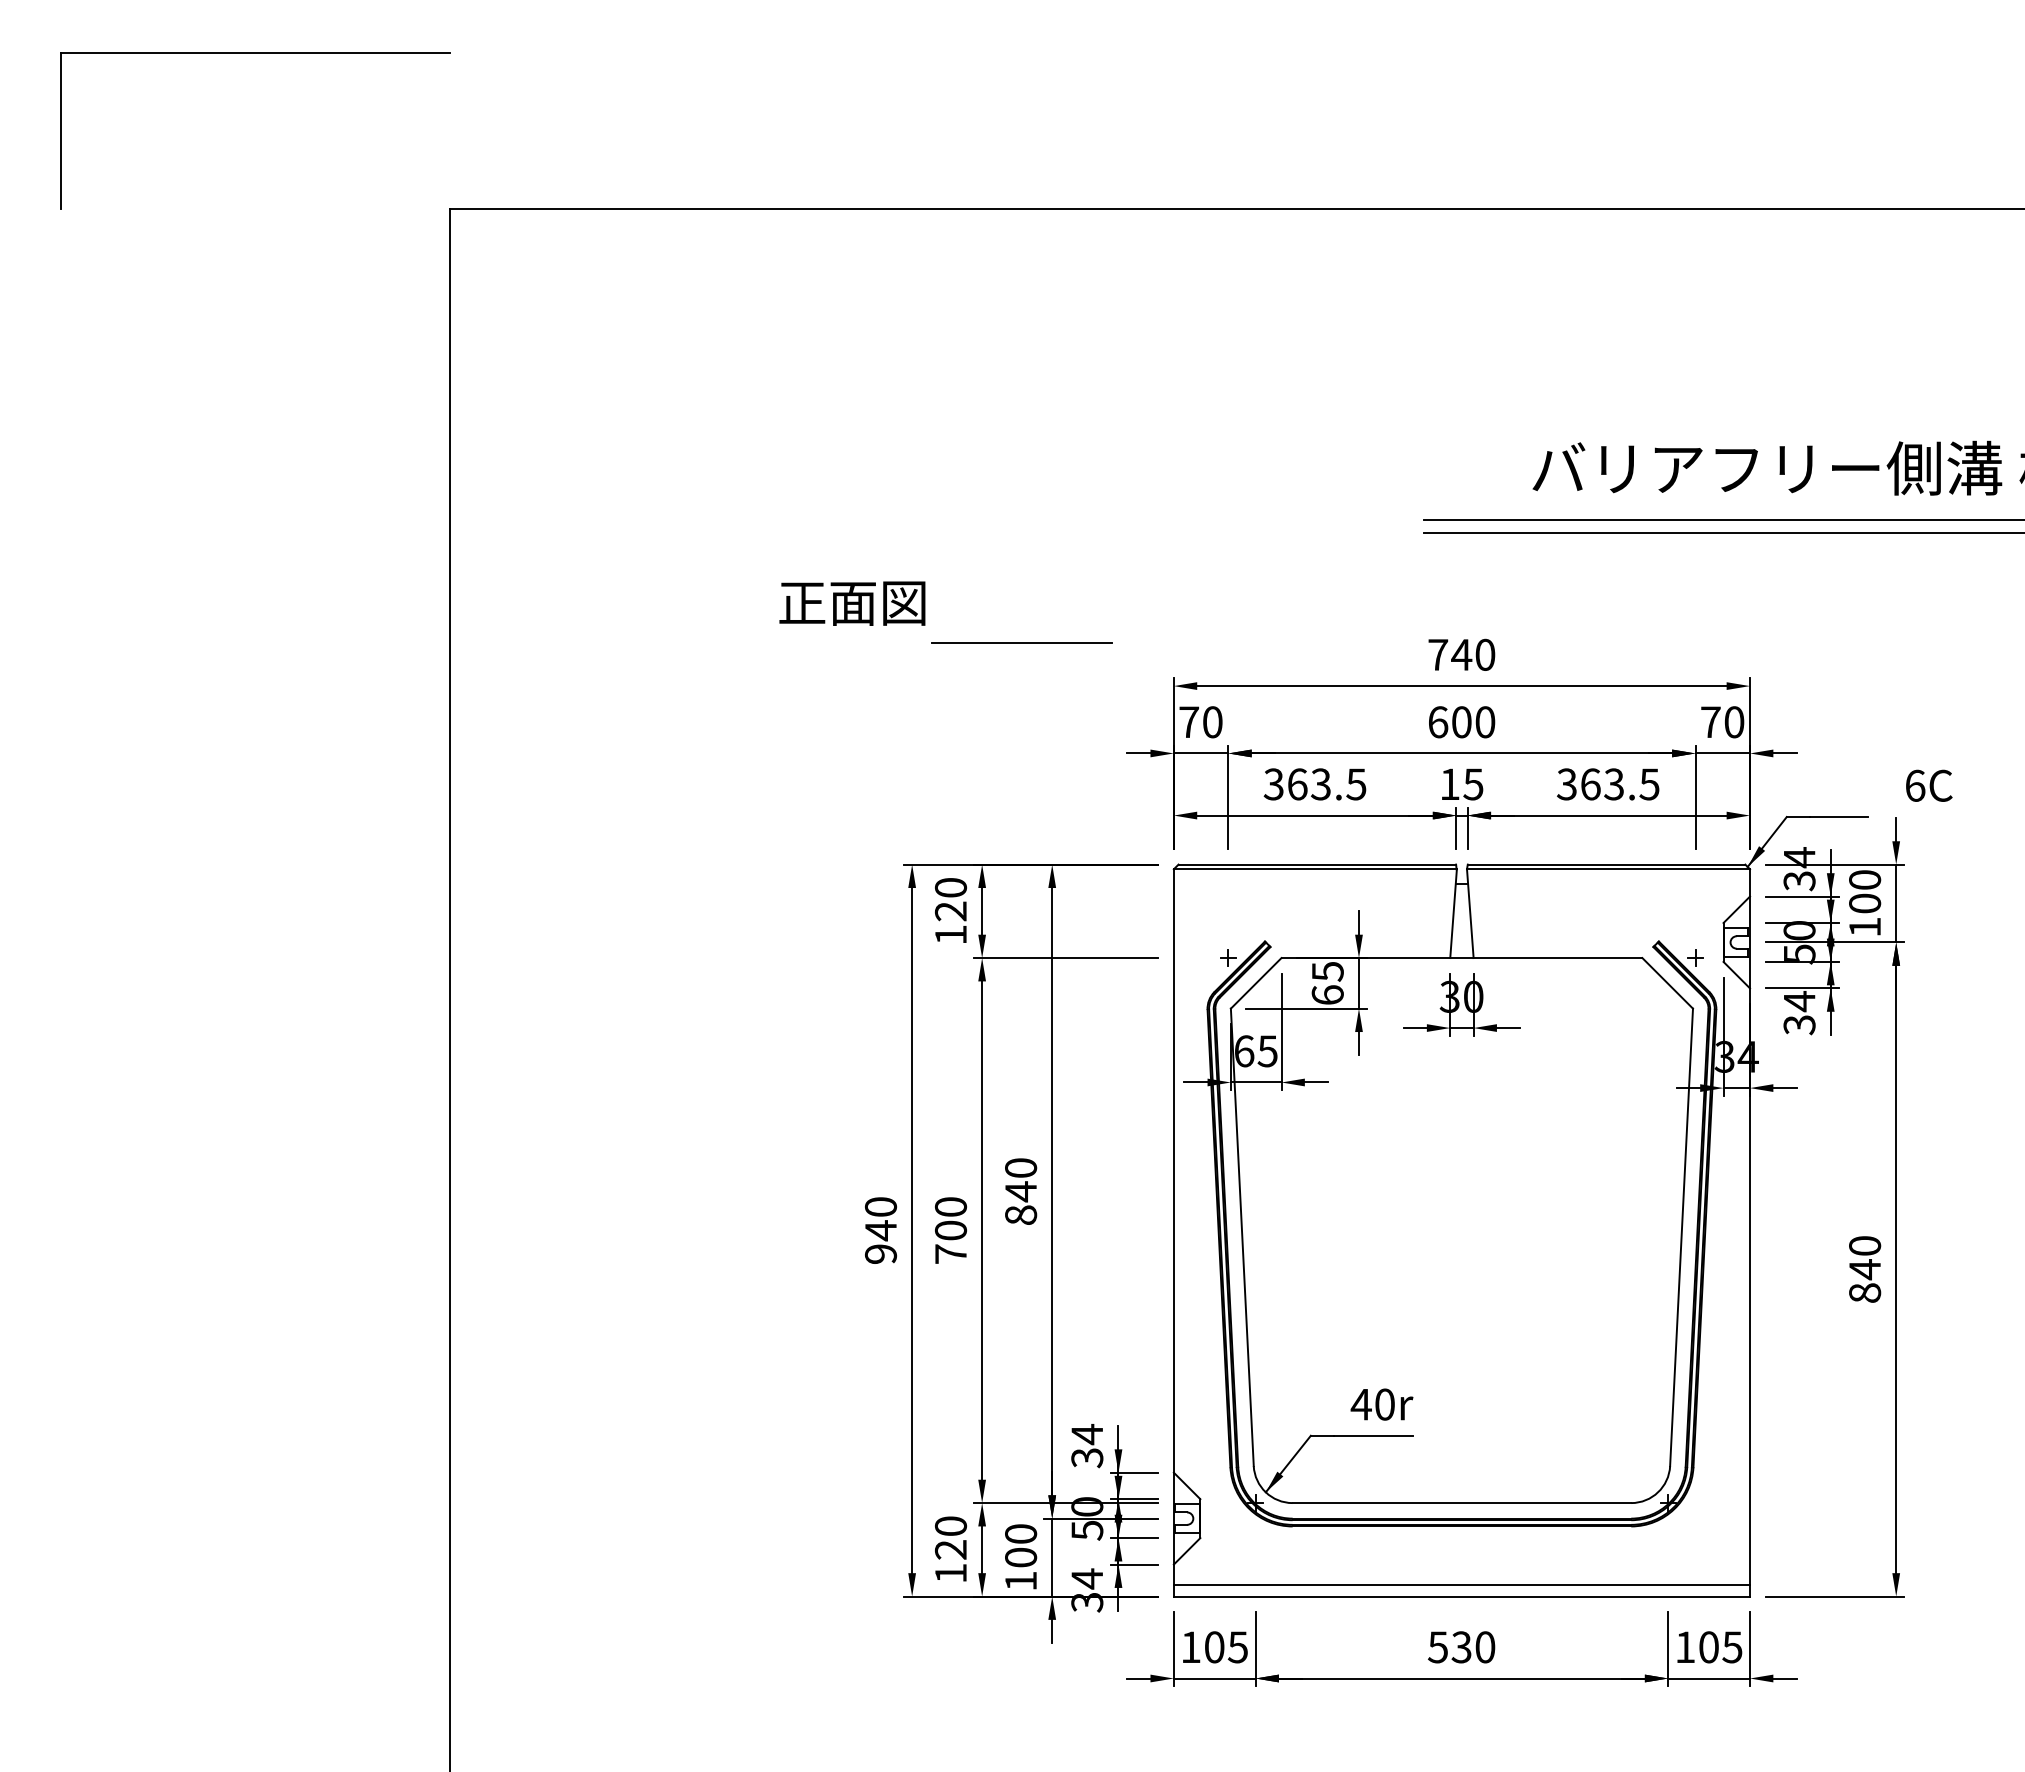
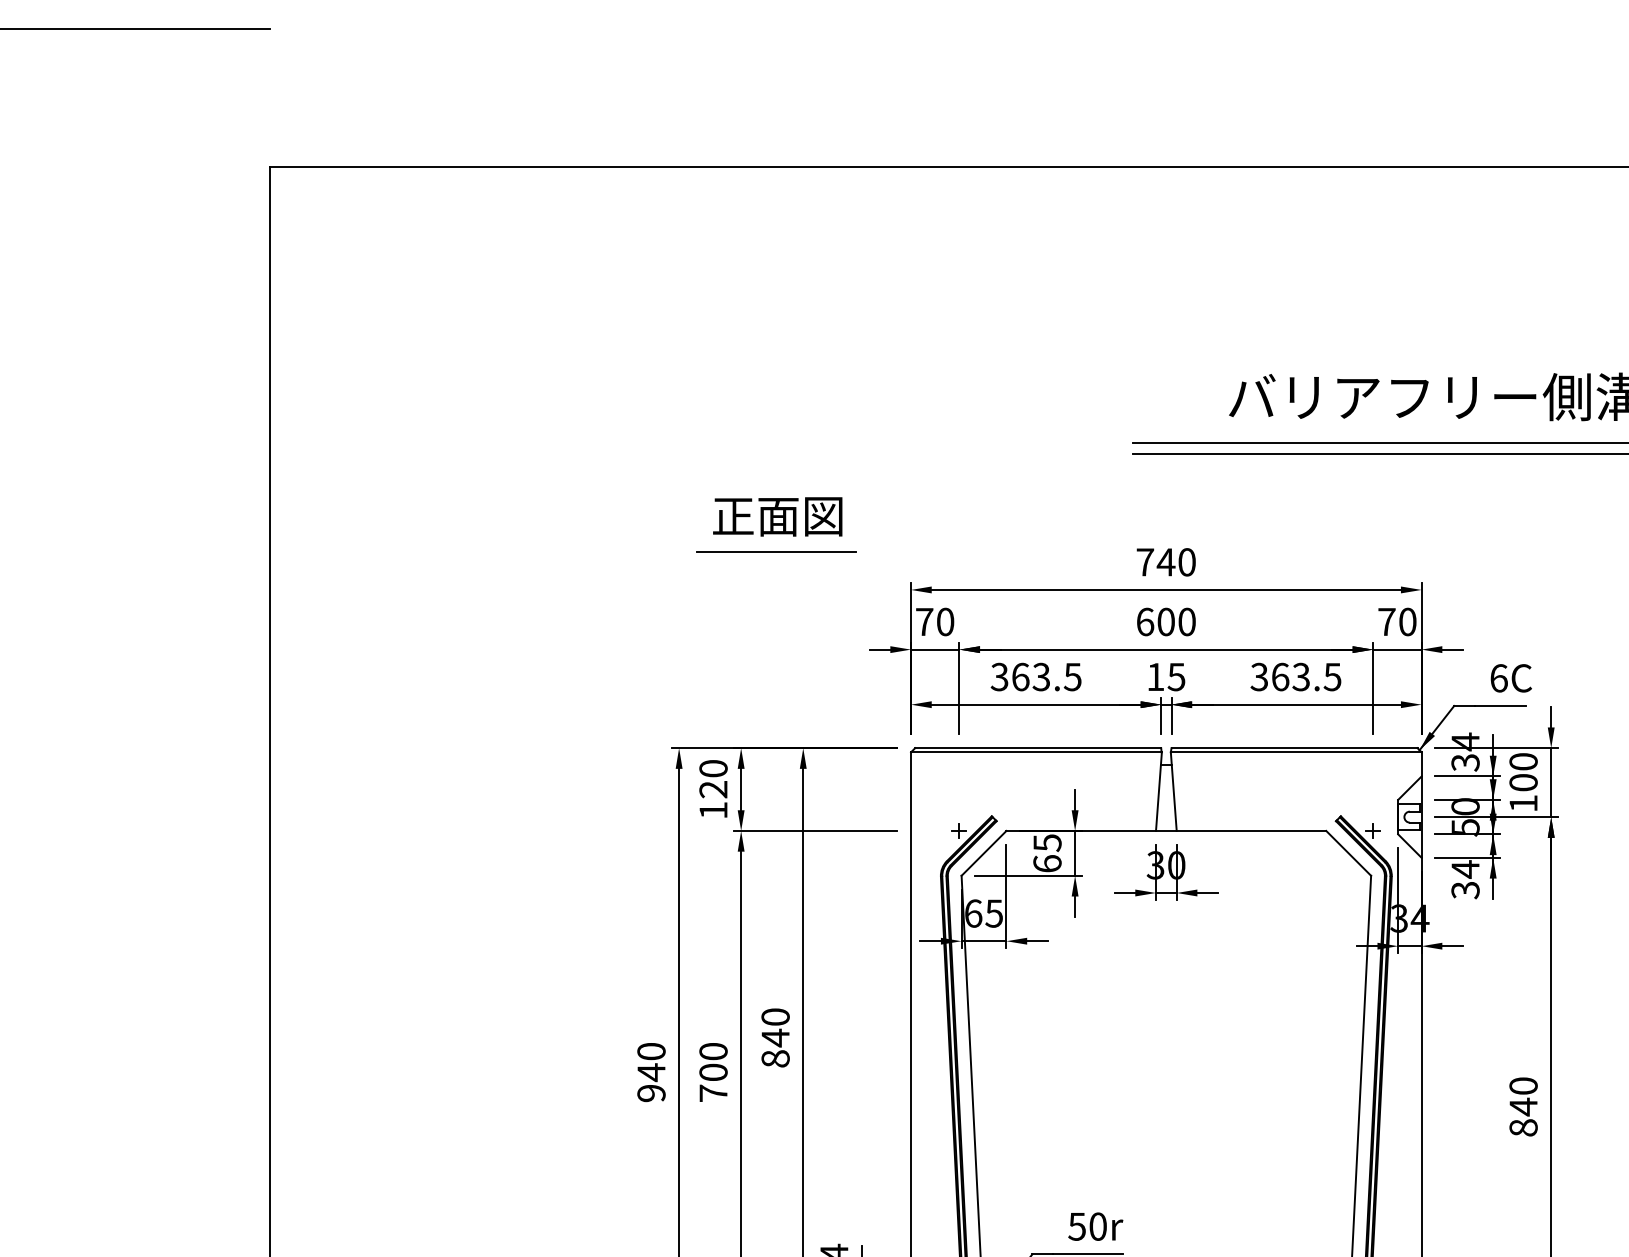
text: (852, 603) -> (777, 516), moved
text: (1929, 785) -> (1511, 678), moved
text: (1360, 1404) -> (1076, 1226), 40r -> 50r

